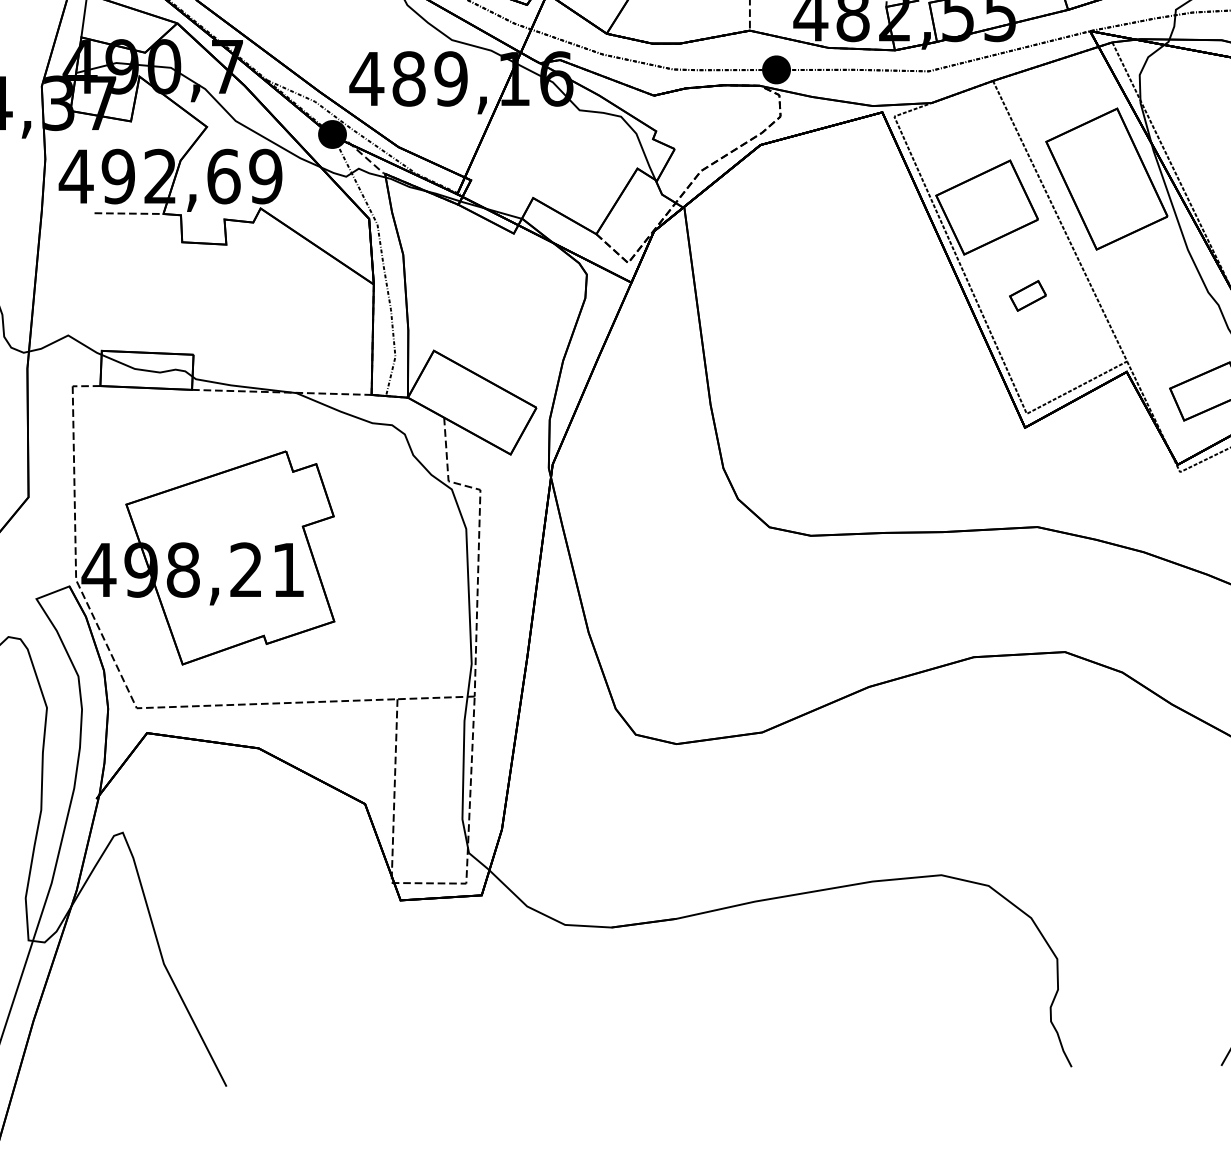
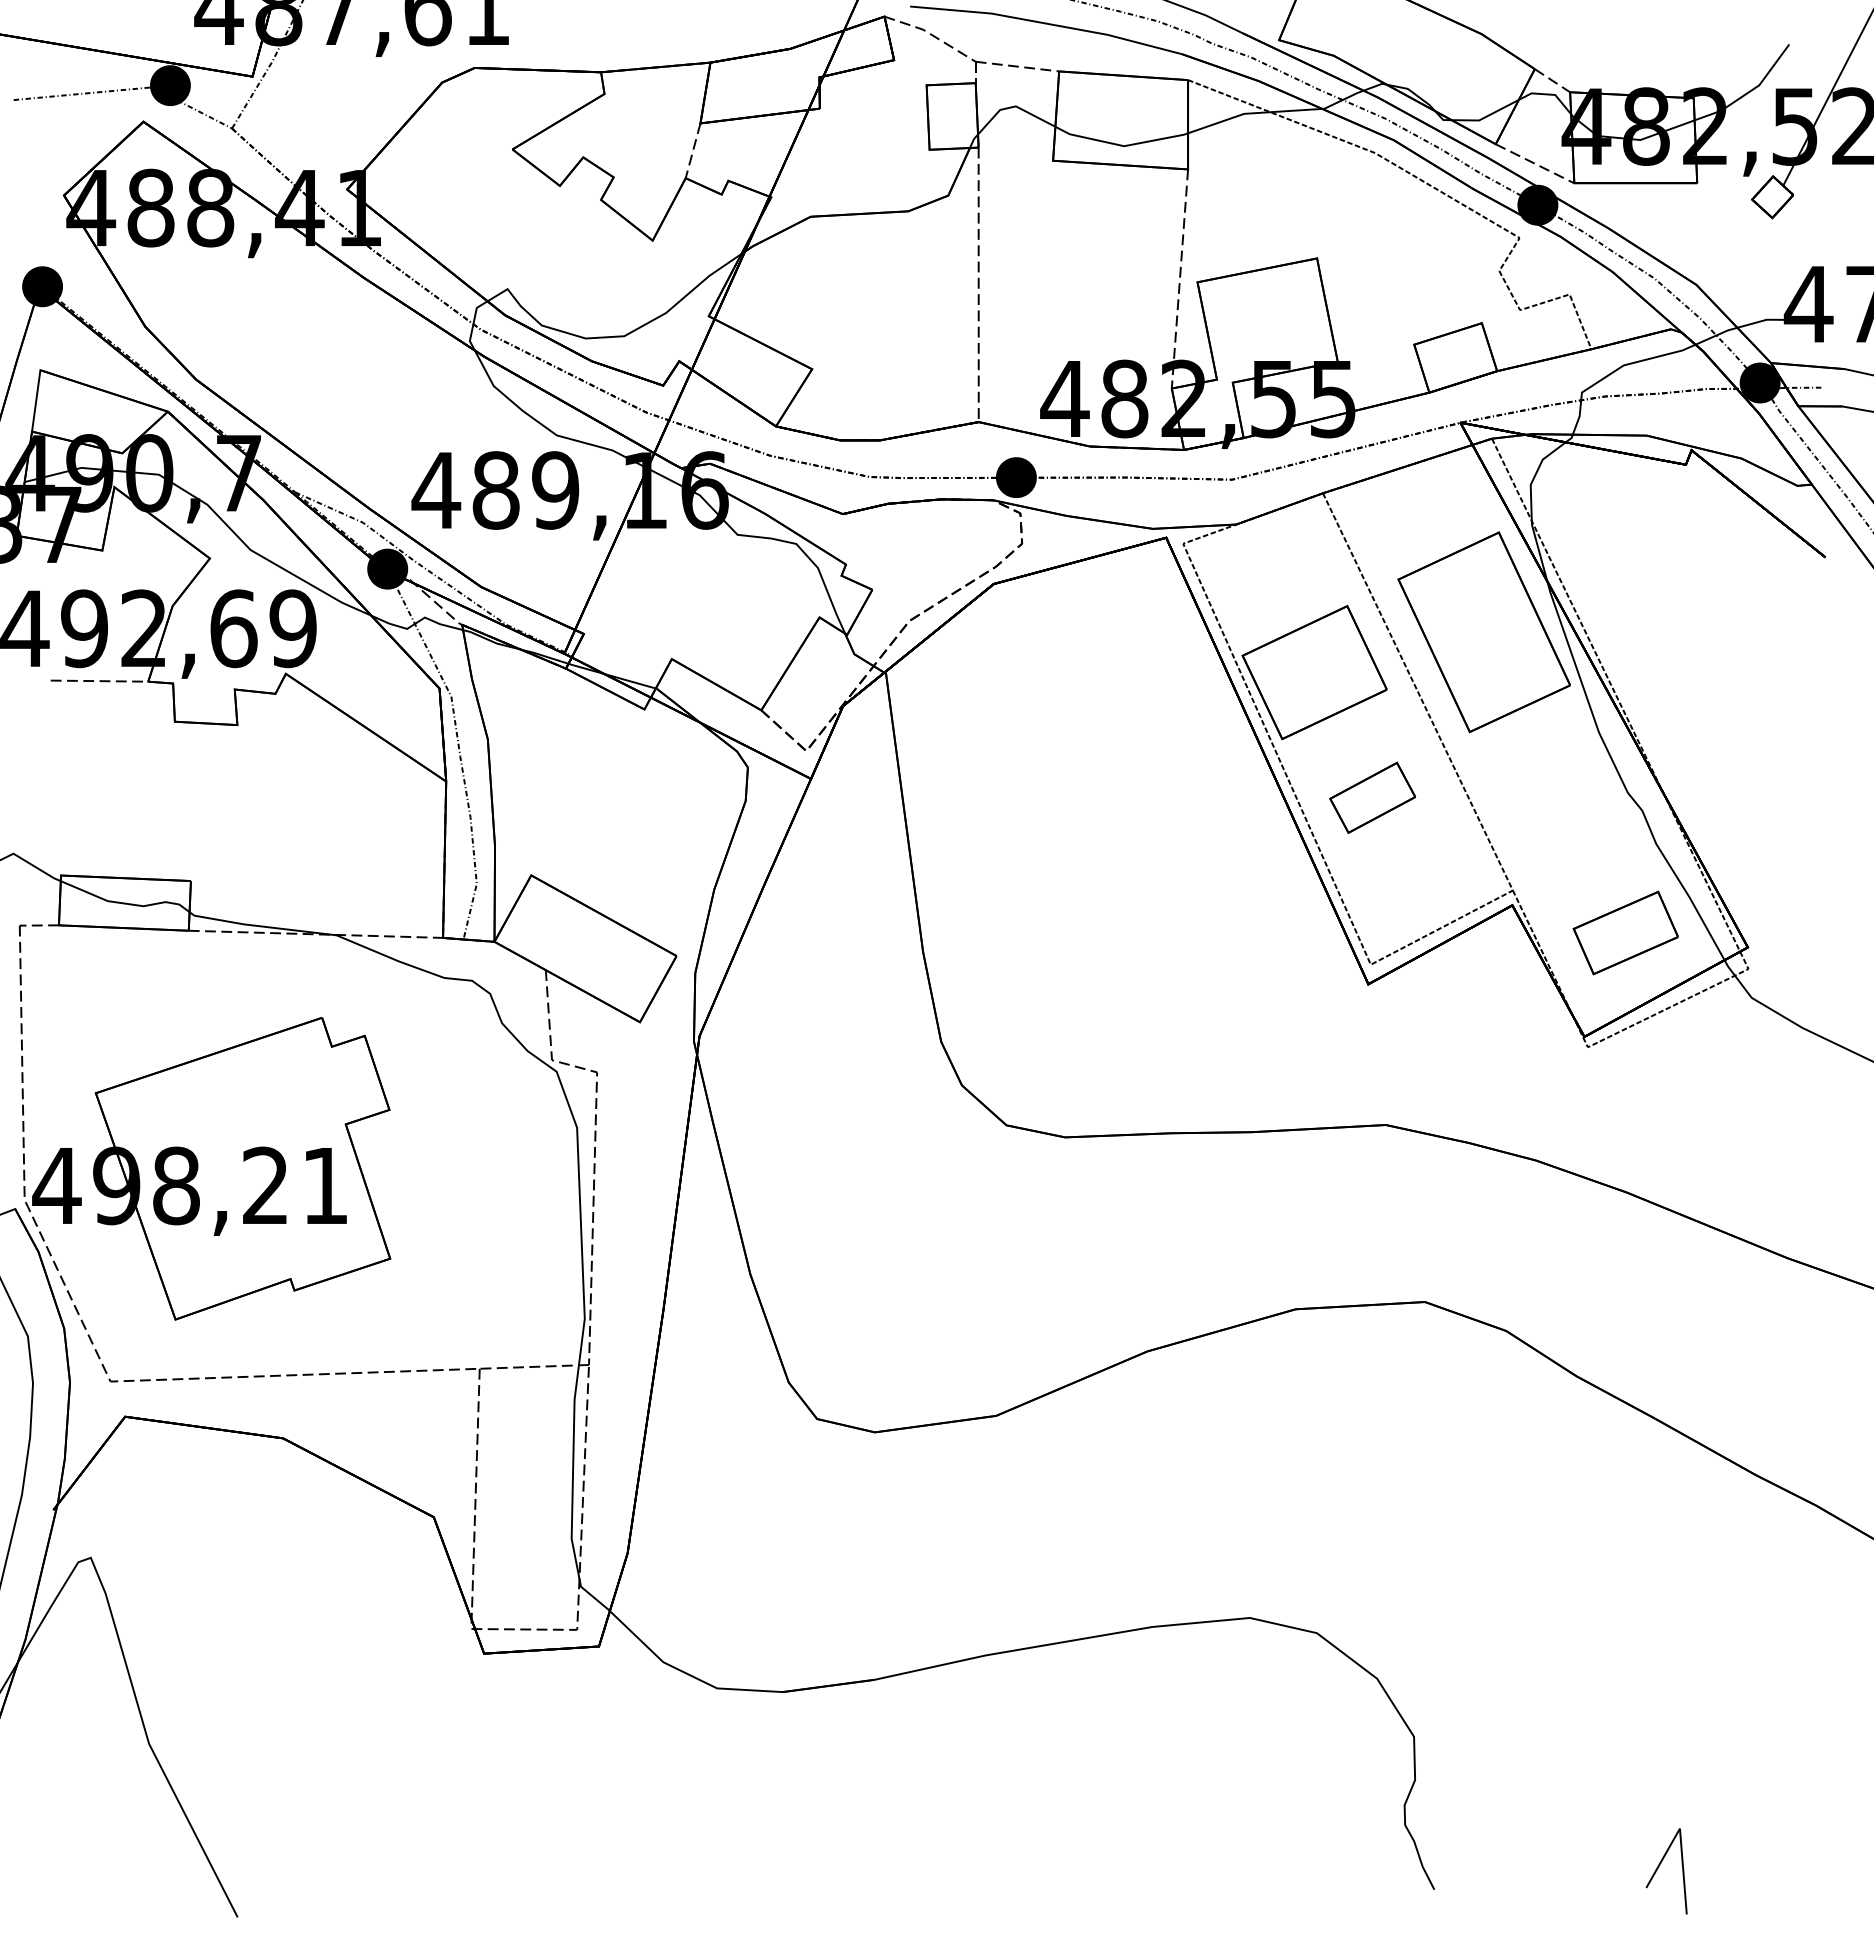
part: (1027, 295) -> (1372, 797), size x1.67

